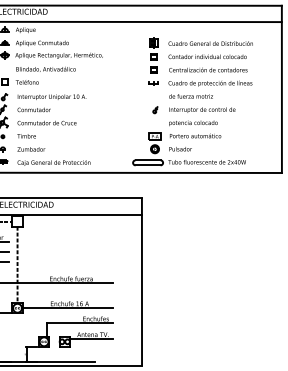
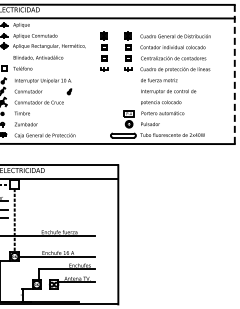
part: (125, 61) -> (104, 51), added
line: (281, 89) -> (234, 74), solid -> dashed
part: (155, 109) -> (69, 91), moved

